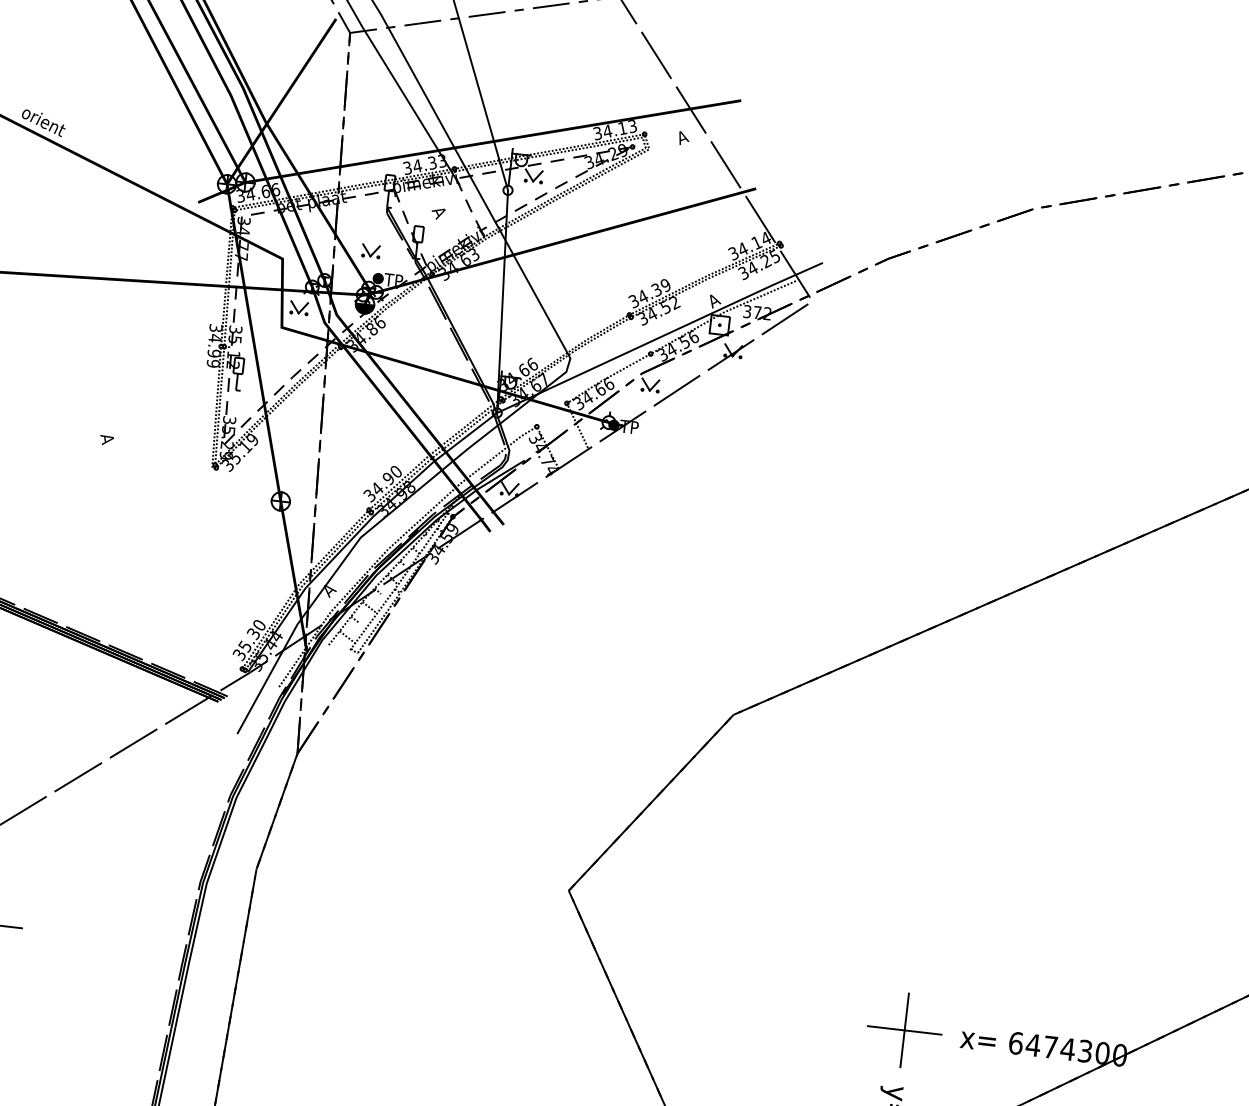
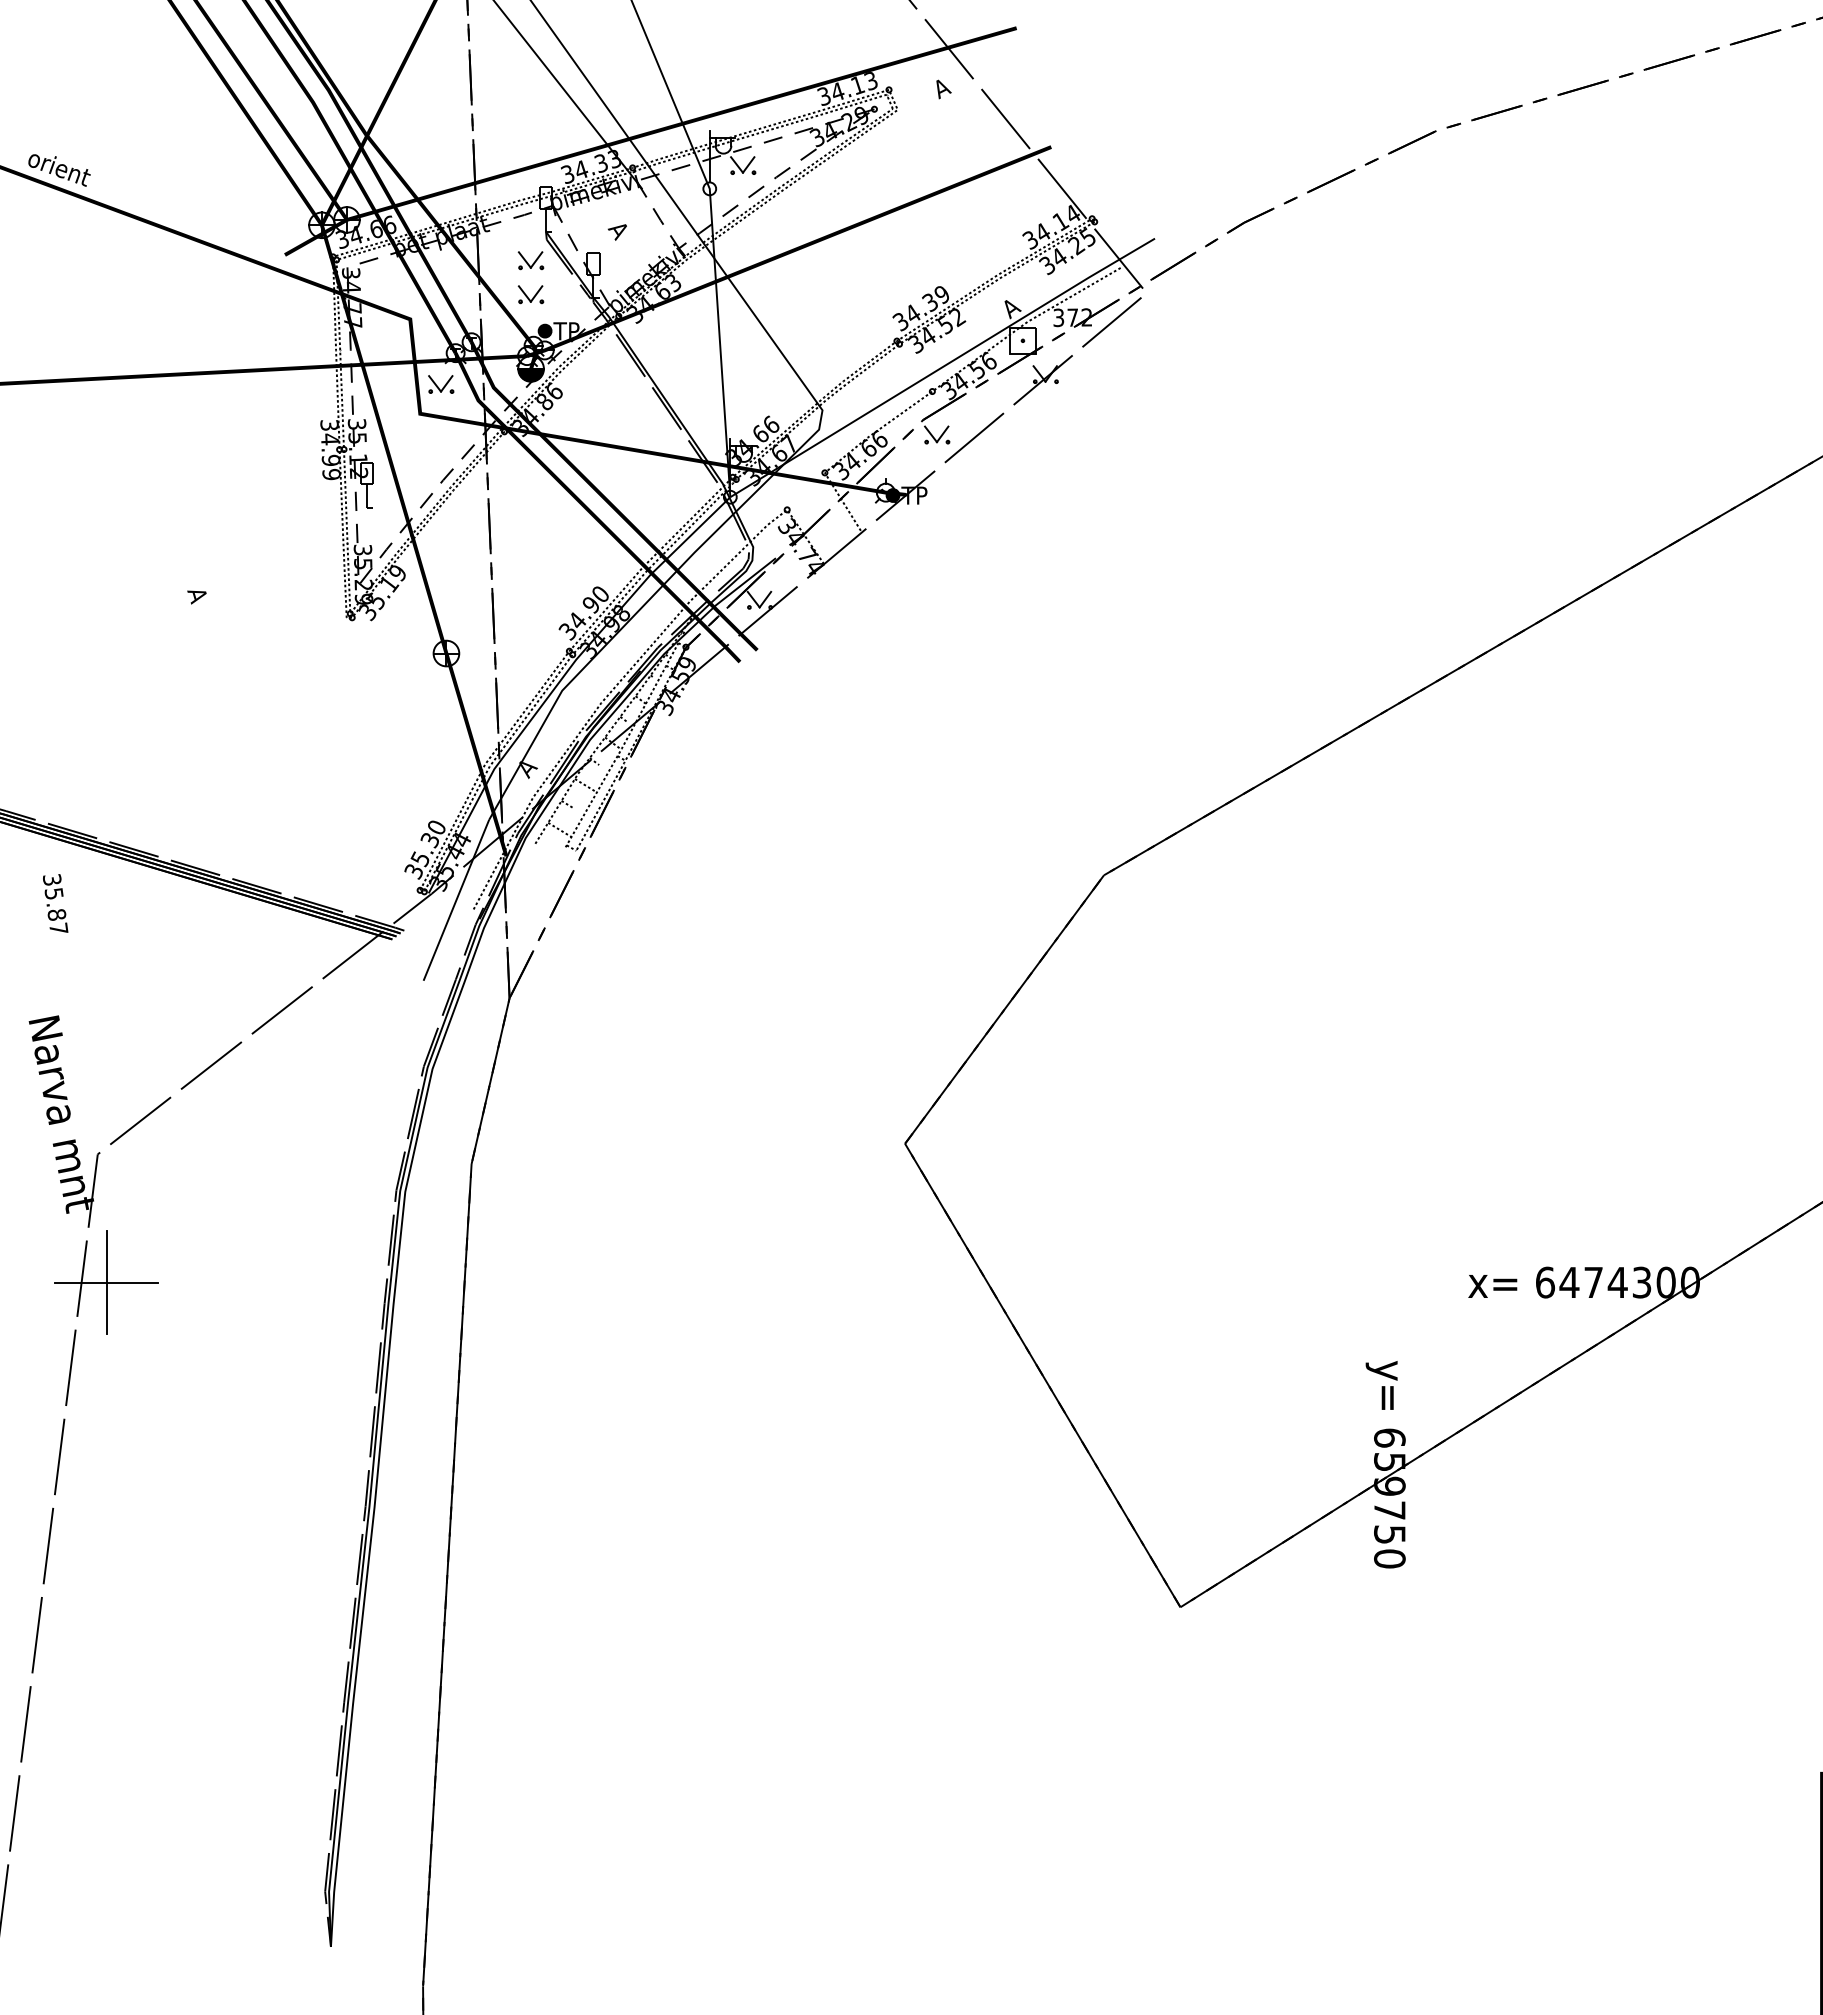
part: (373, 226) -> (530, 260), added
part: (904, 1030) -> (1389, 1282), removed

